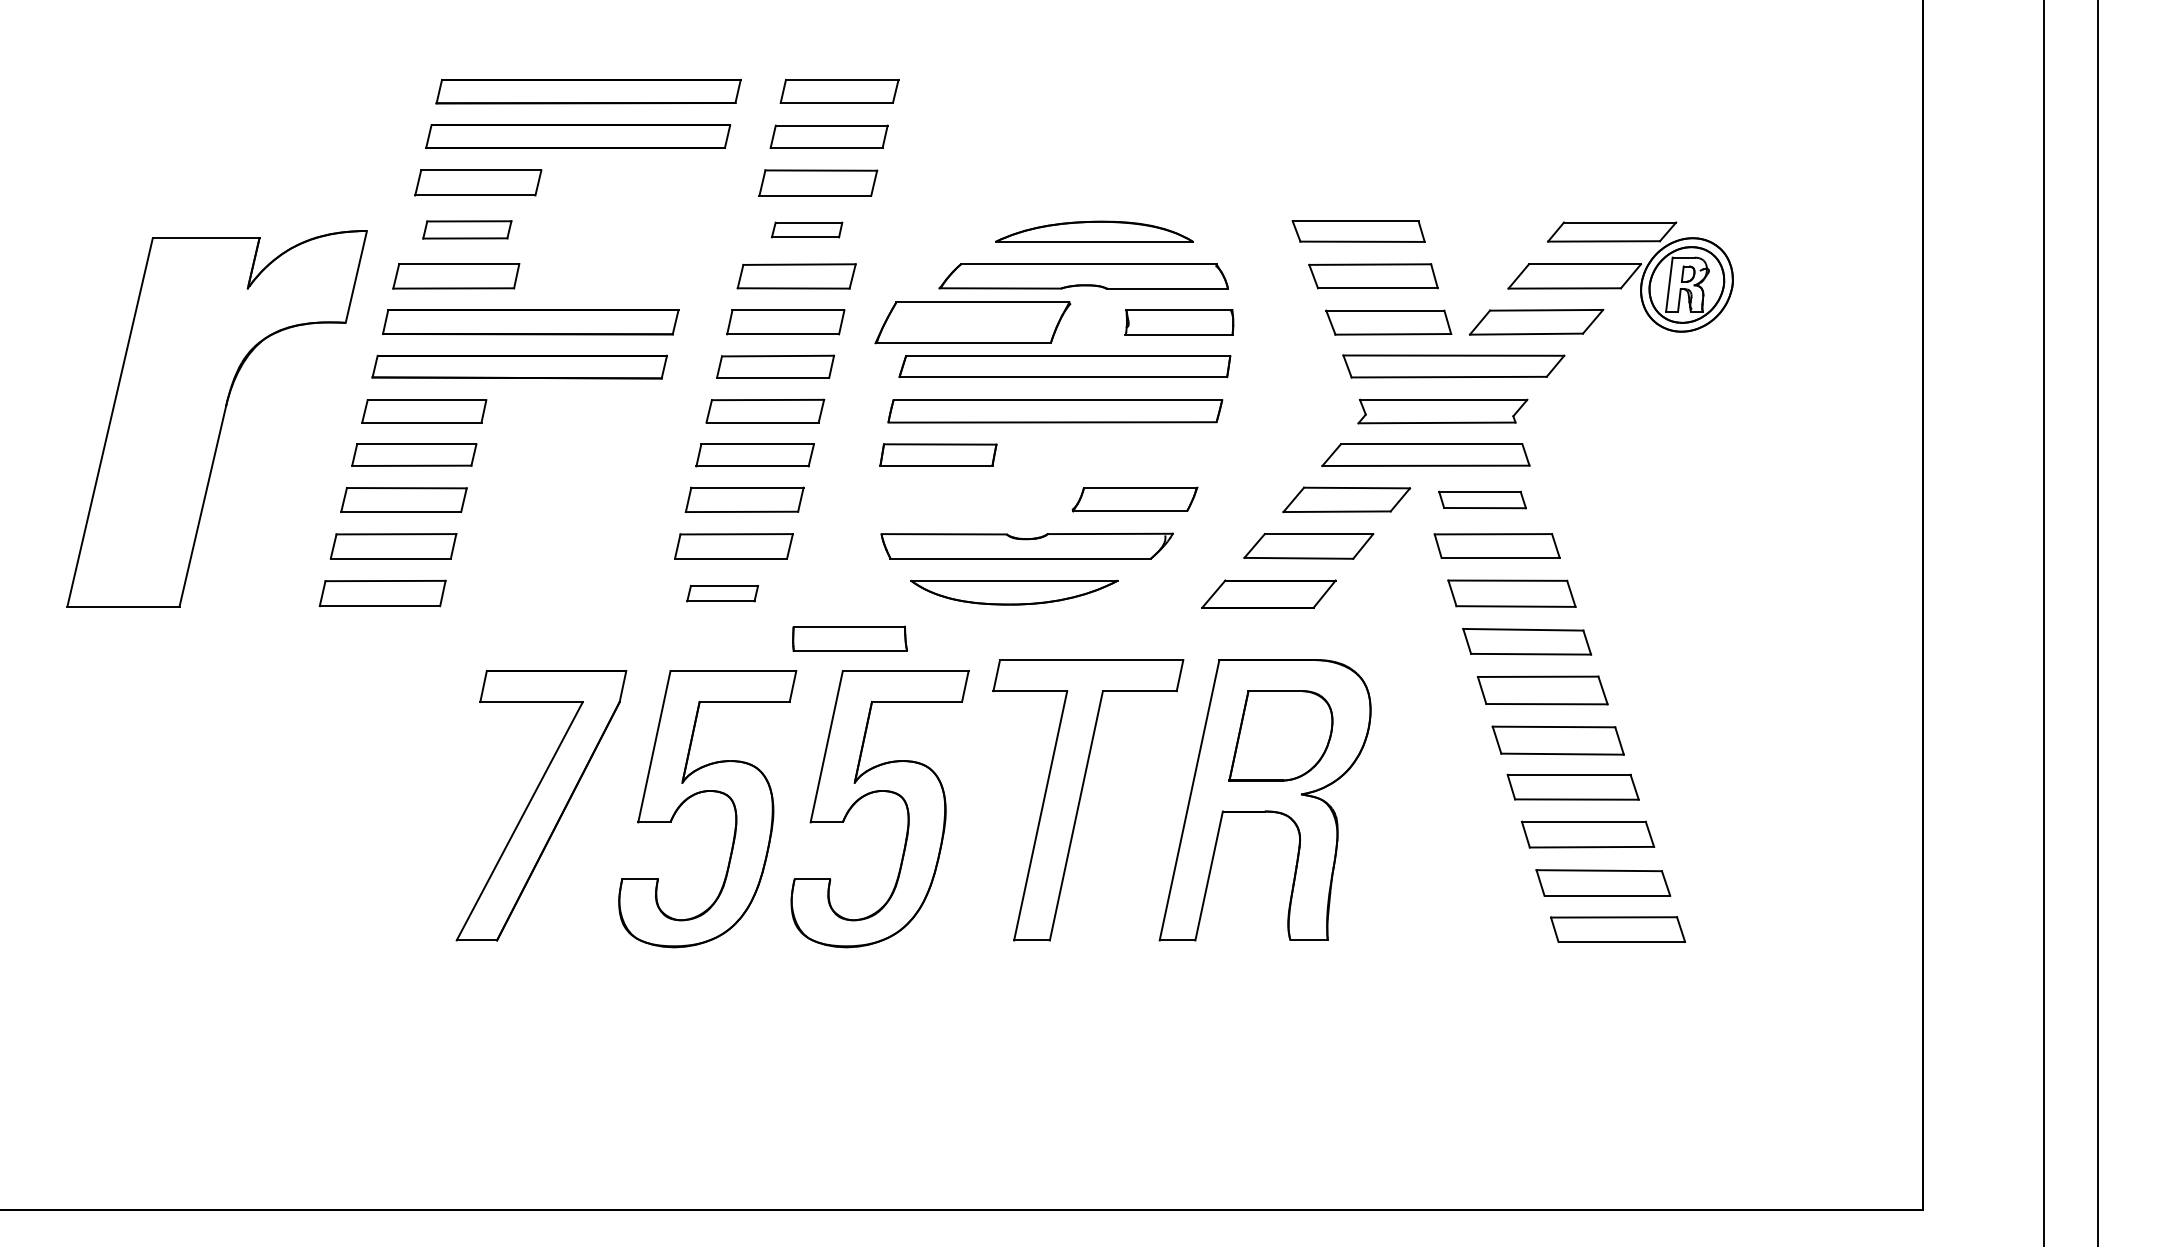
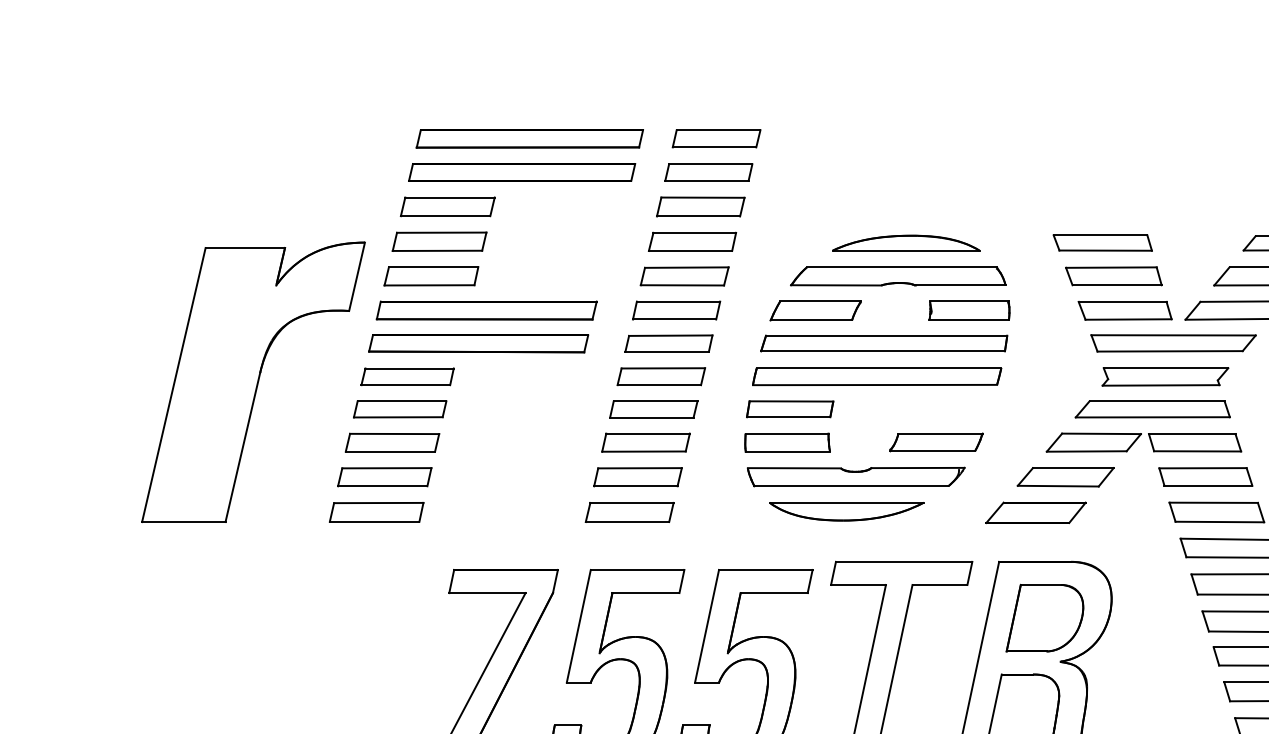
part: (467, 229) -> (439, 241), size x1.43
part: (806, 229) -> (691, 241), size x1.67
part: (972, 322) -> (815, 310), size x0.62
part: (1482, 499) -> (1194, 442), size x1.43
part: (722, 593) -> (629, 512), size x1.67
part: (849, 638) -> (787, 442), moved

